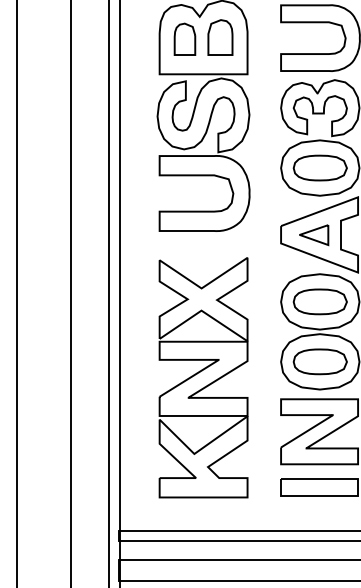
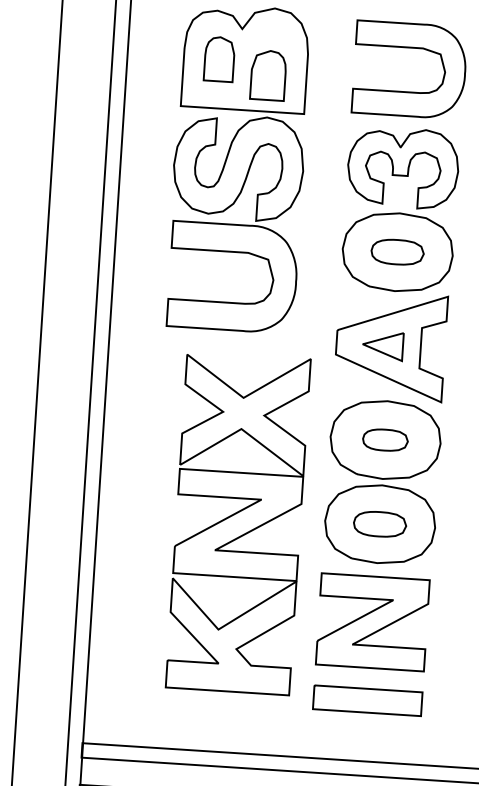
part: (220, 37) -> (268, 75), moved
part: (319, 167) -> (396, 251), size x0.7
part: (319, 301) -> (384, 439), size x0.6
part: (319, 361) -> (379, 523), size x0.7
part: (203, 377) -> (238, 523), moved

